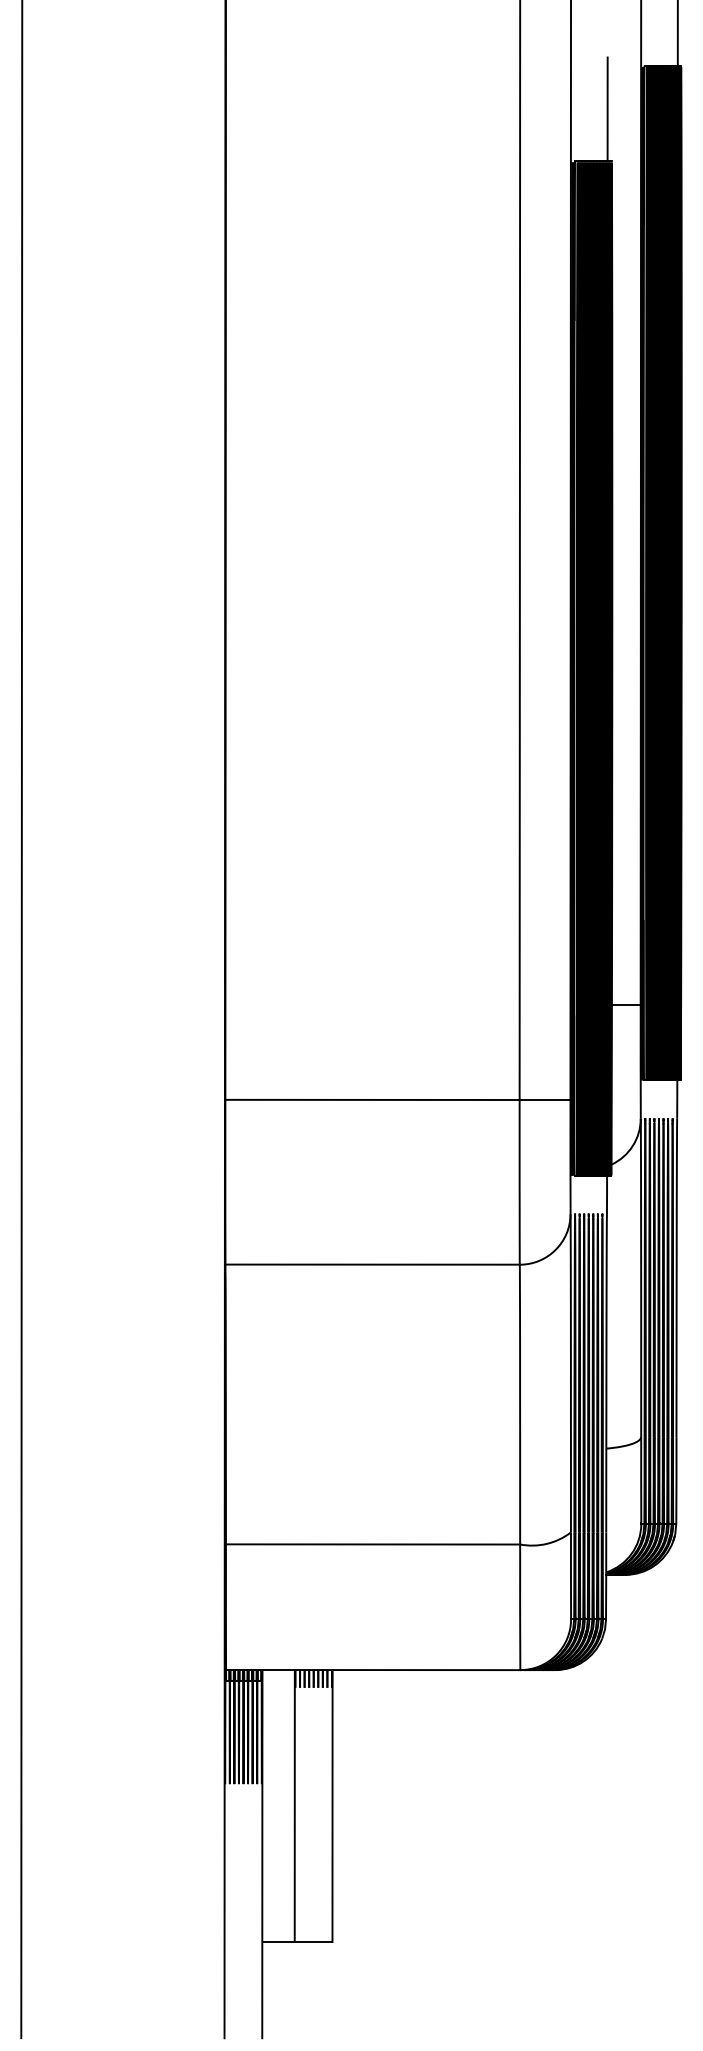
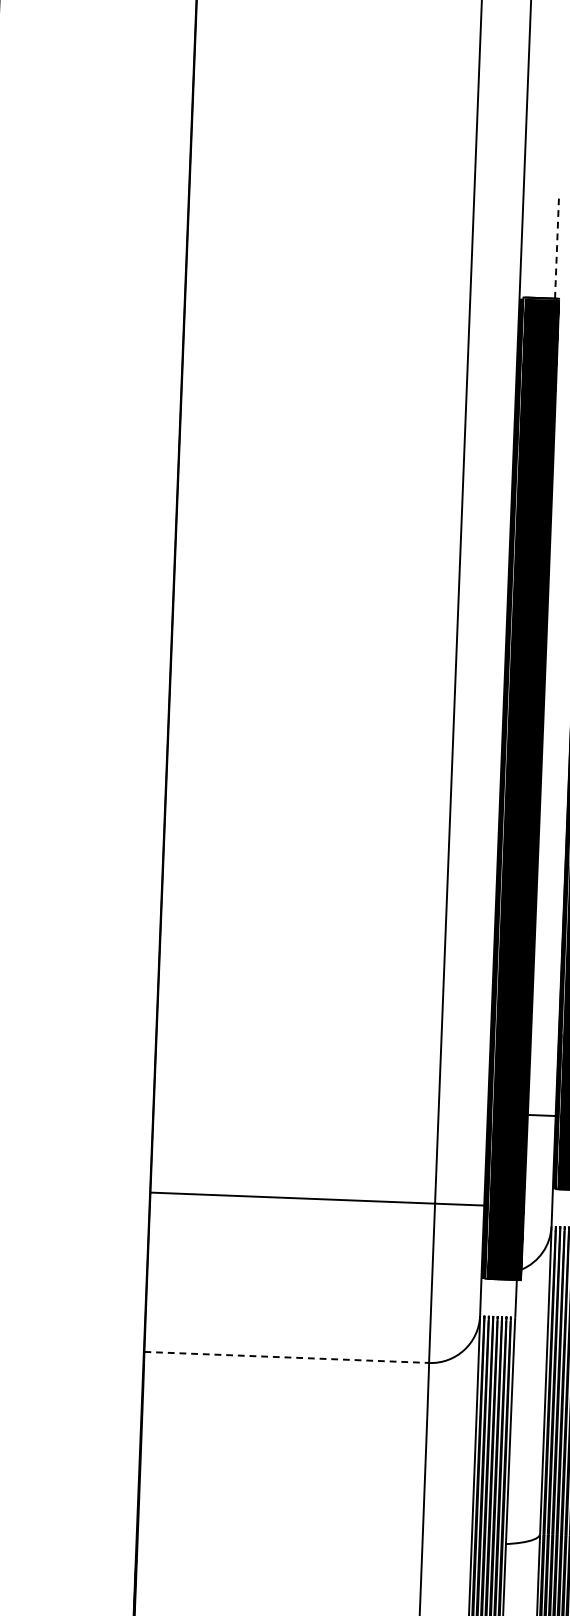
line: (607, 109) -> (556, 248), solid -> dashed
line: (373, 1264) -> (287, 1357), solid -> dashed

